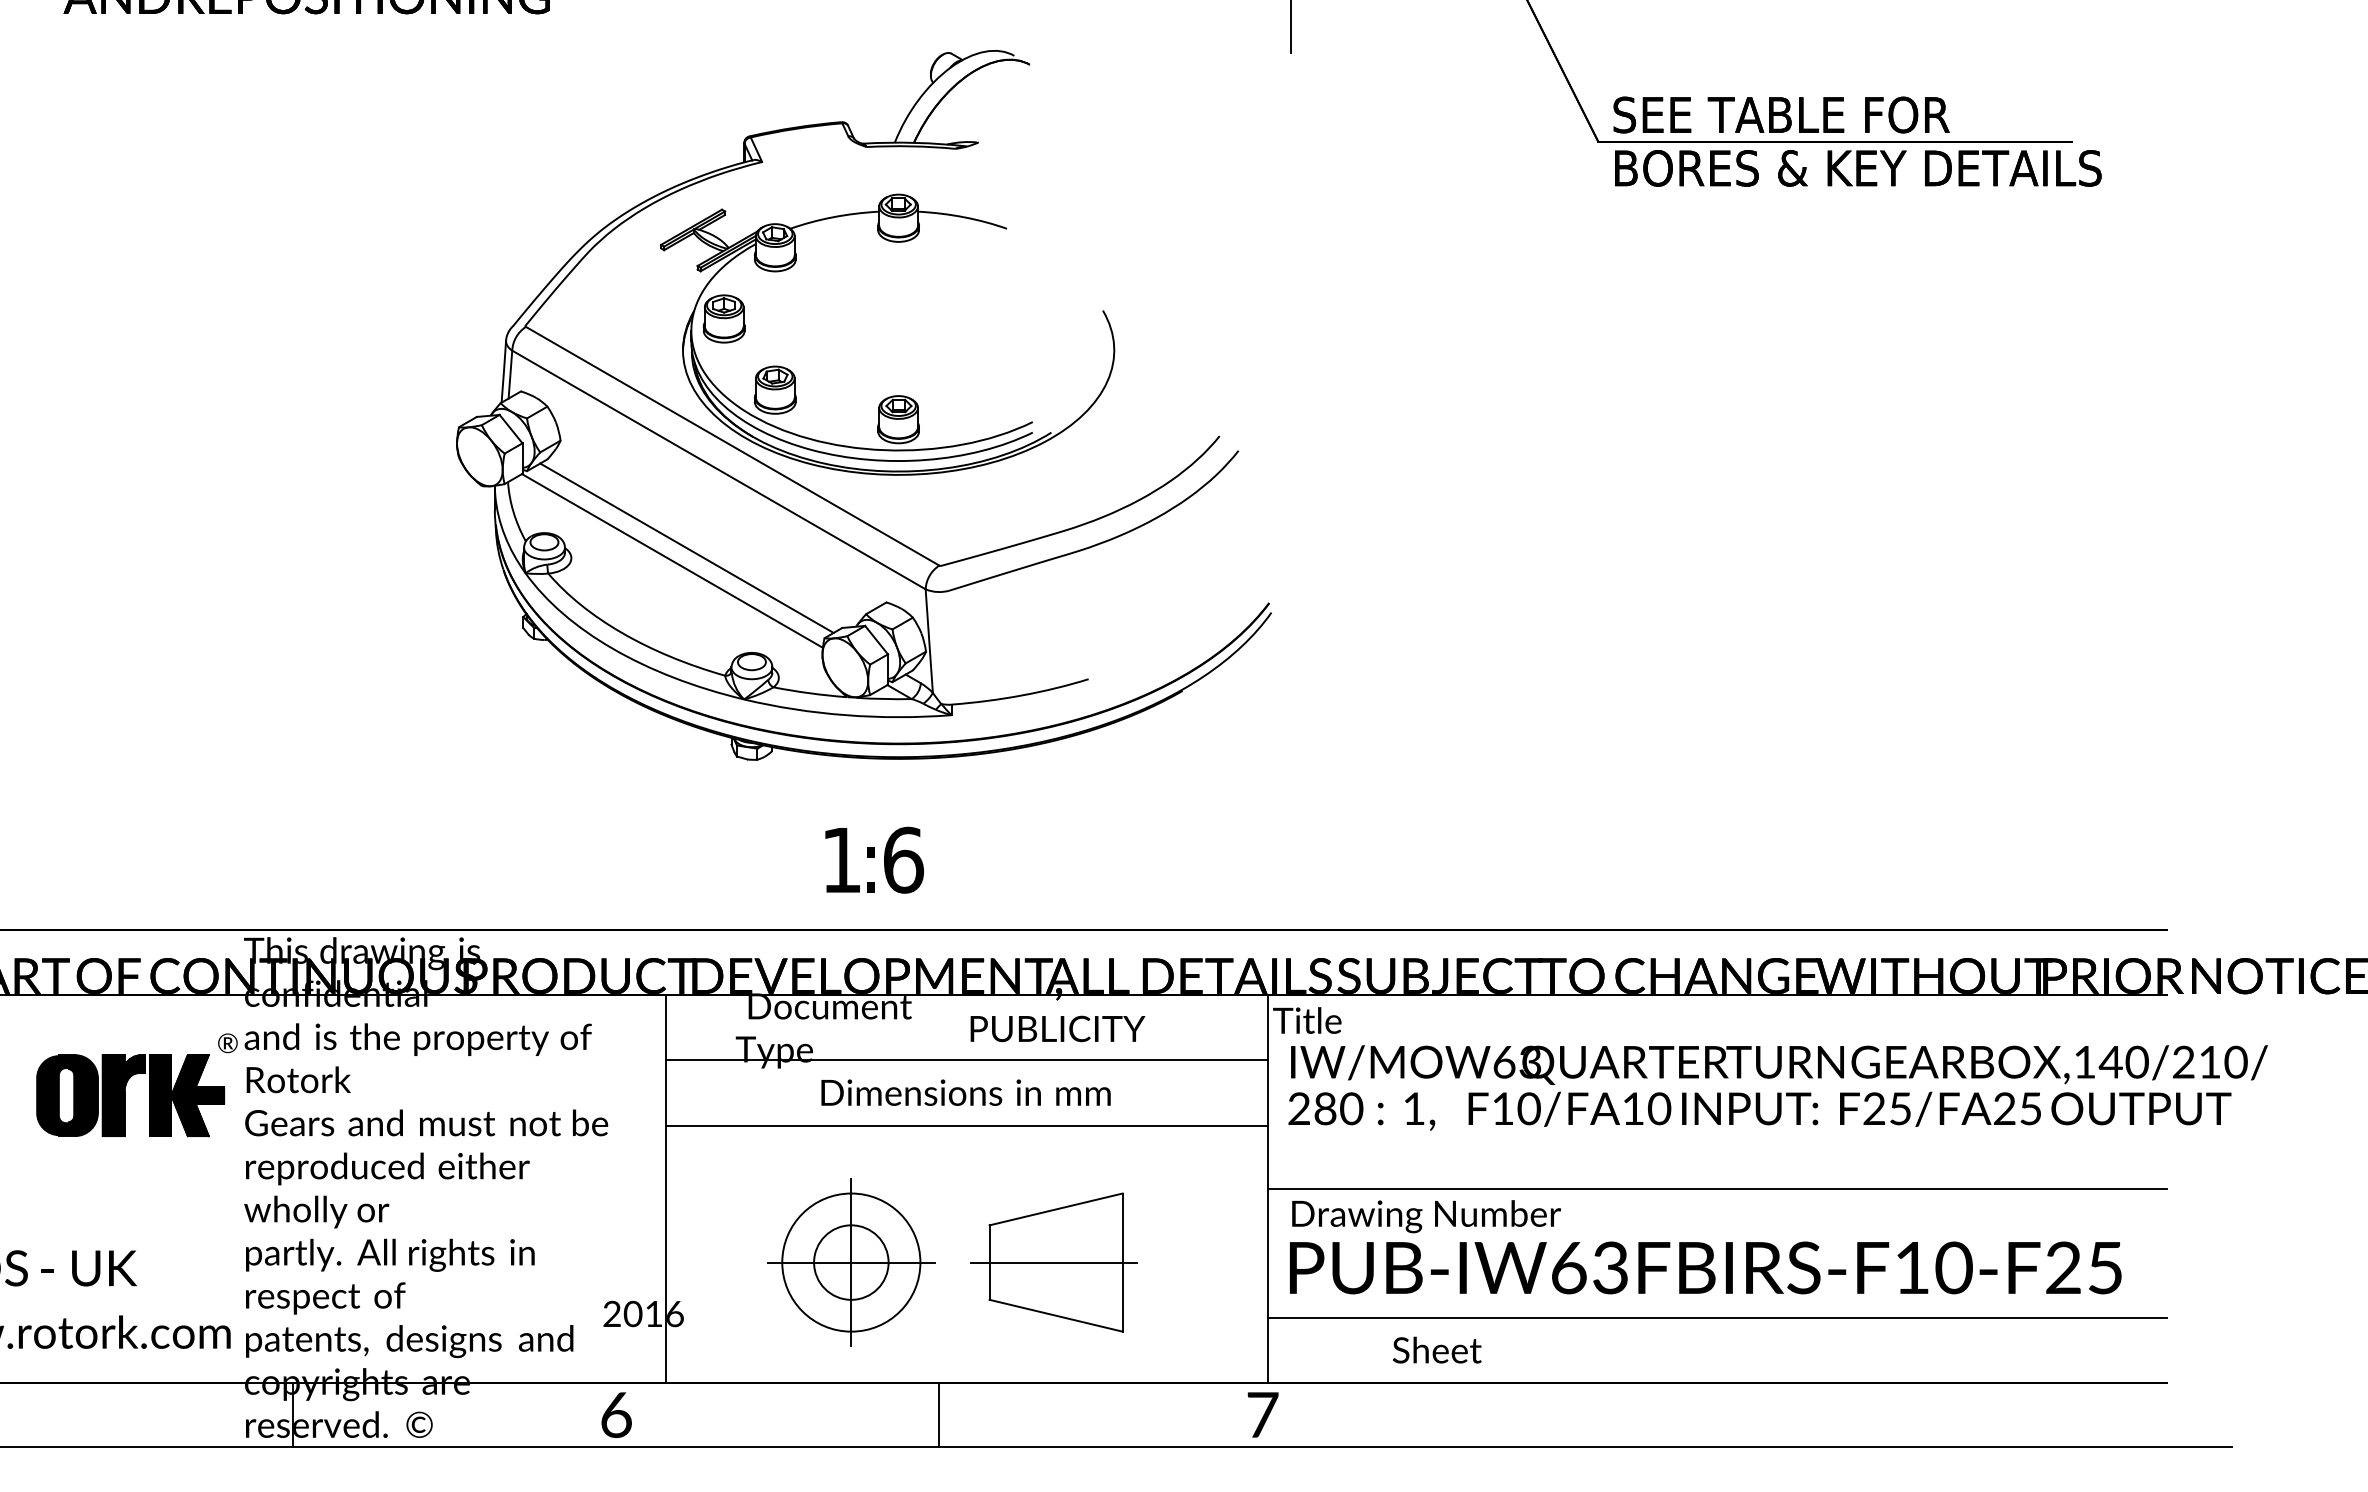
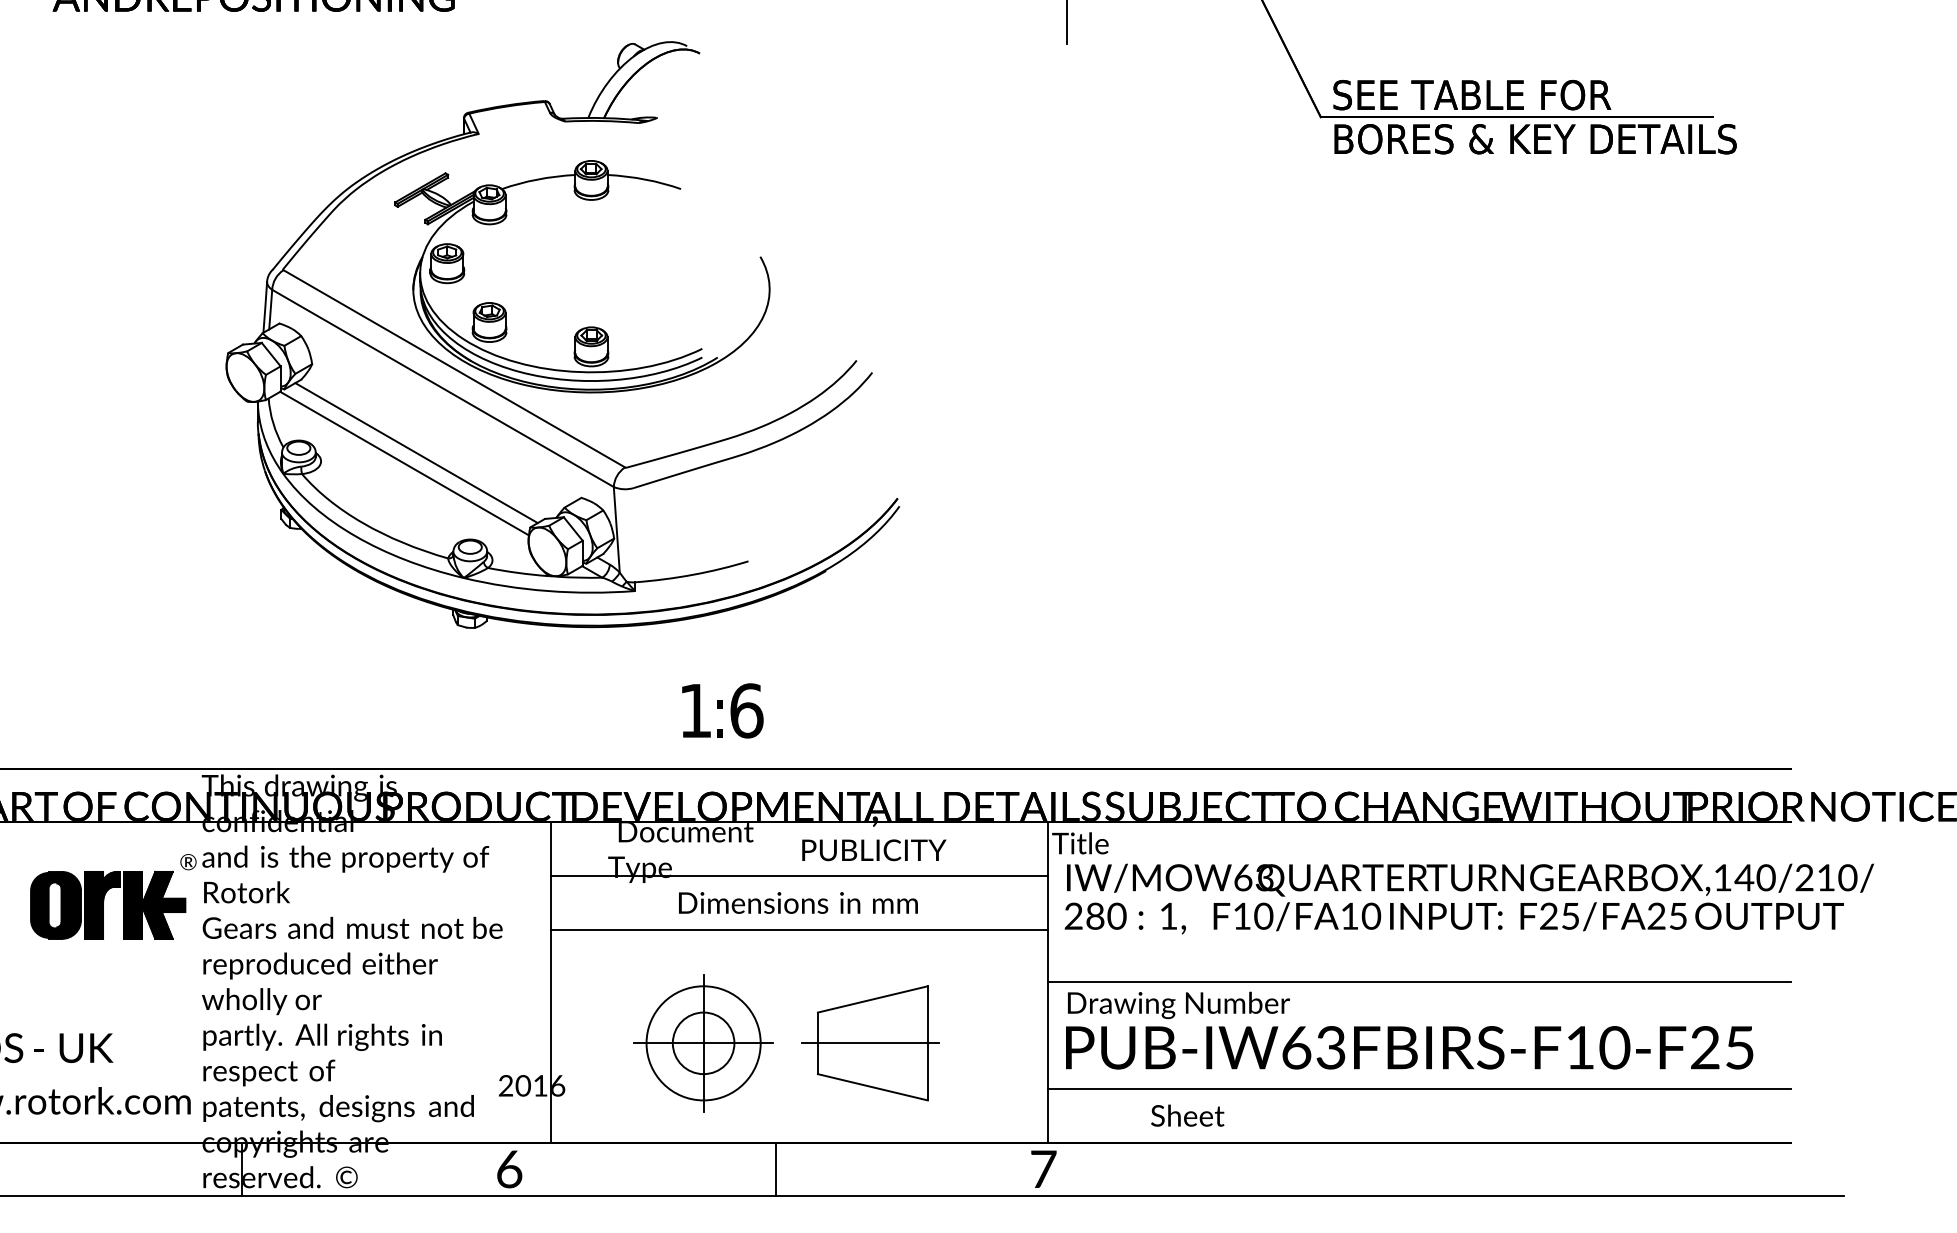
part: (878, 405) -> (574, 335), moved

